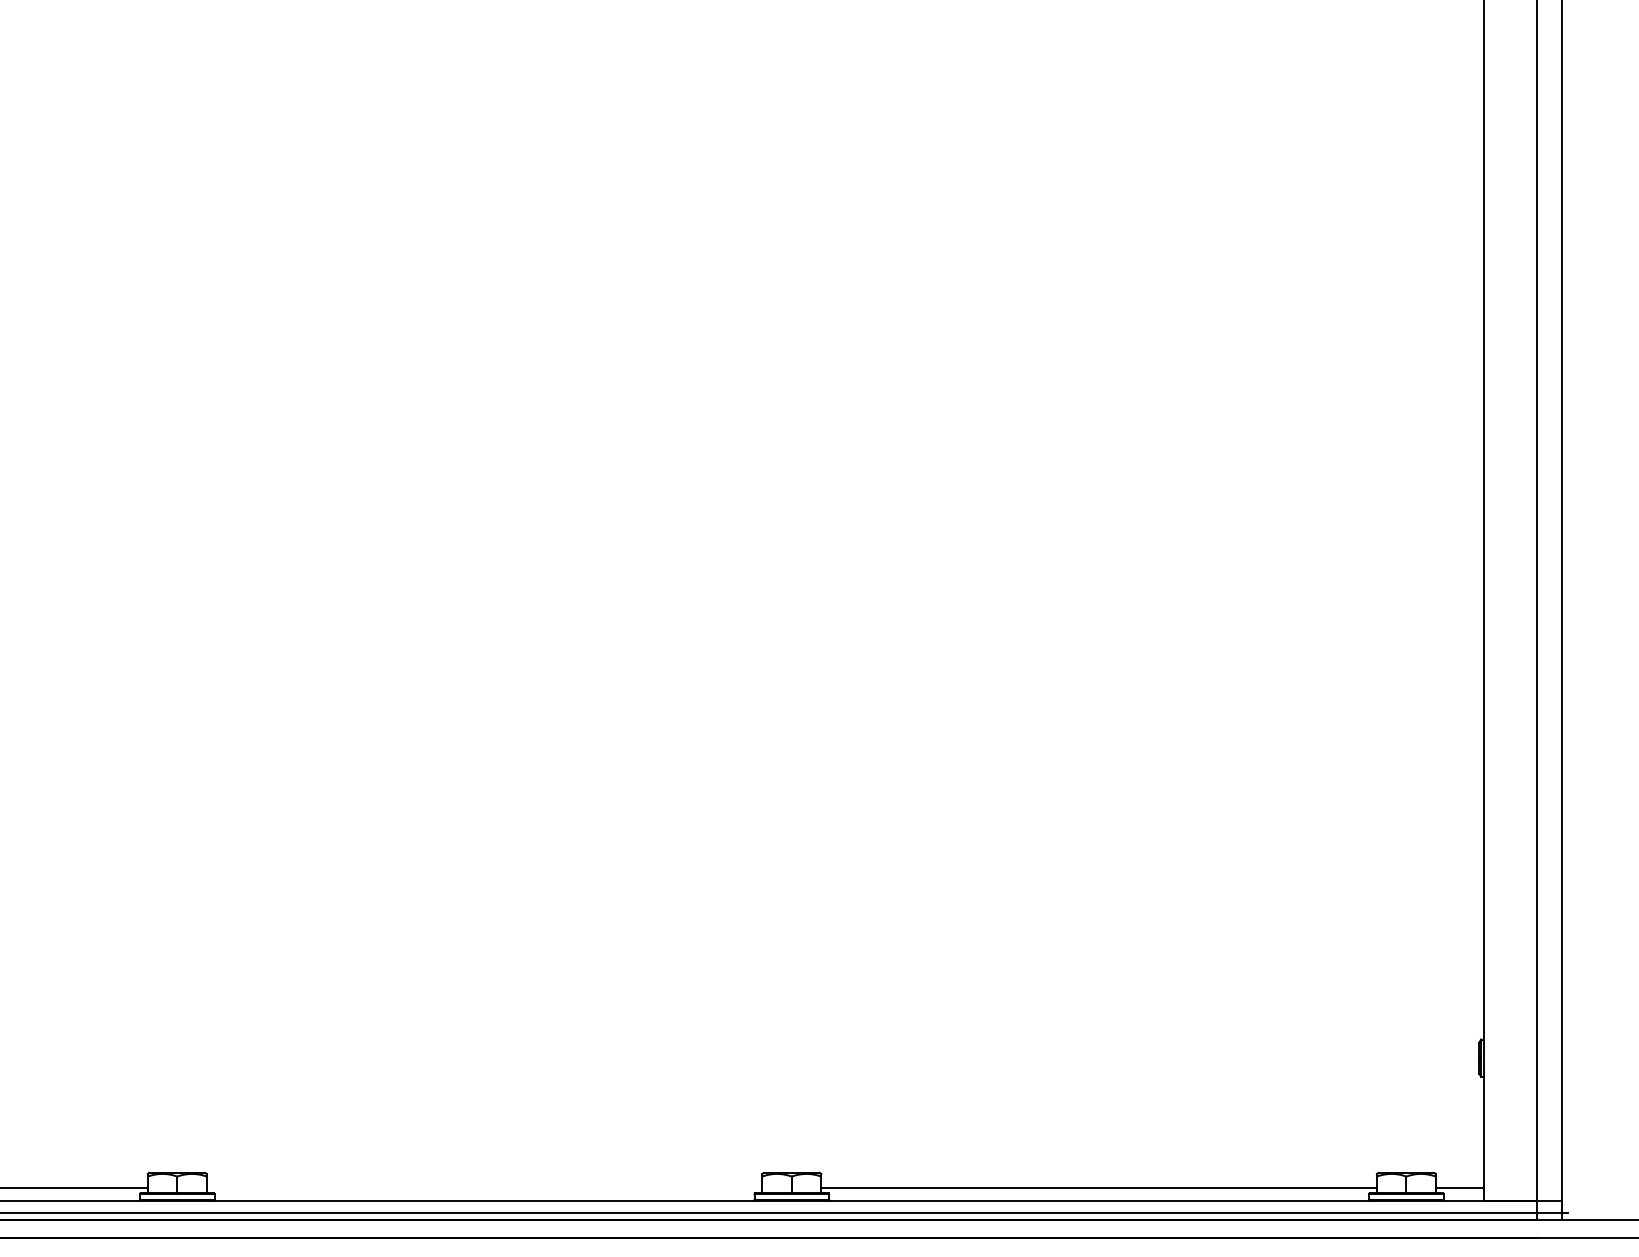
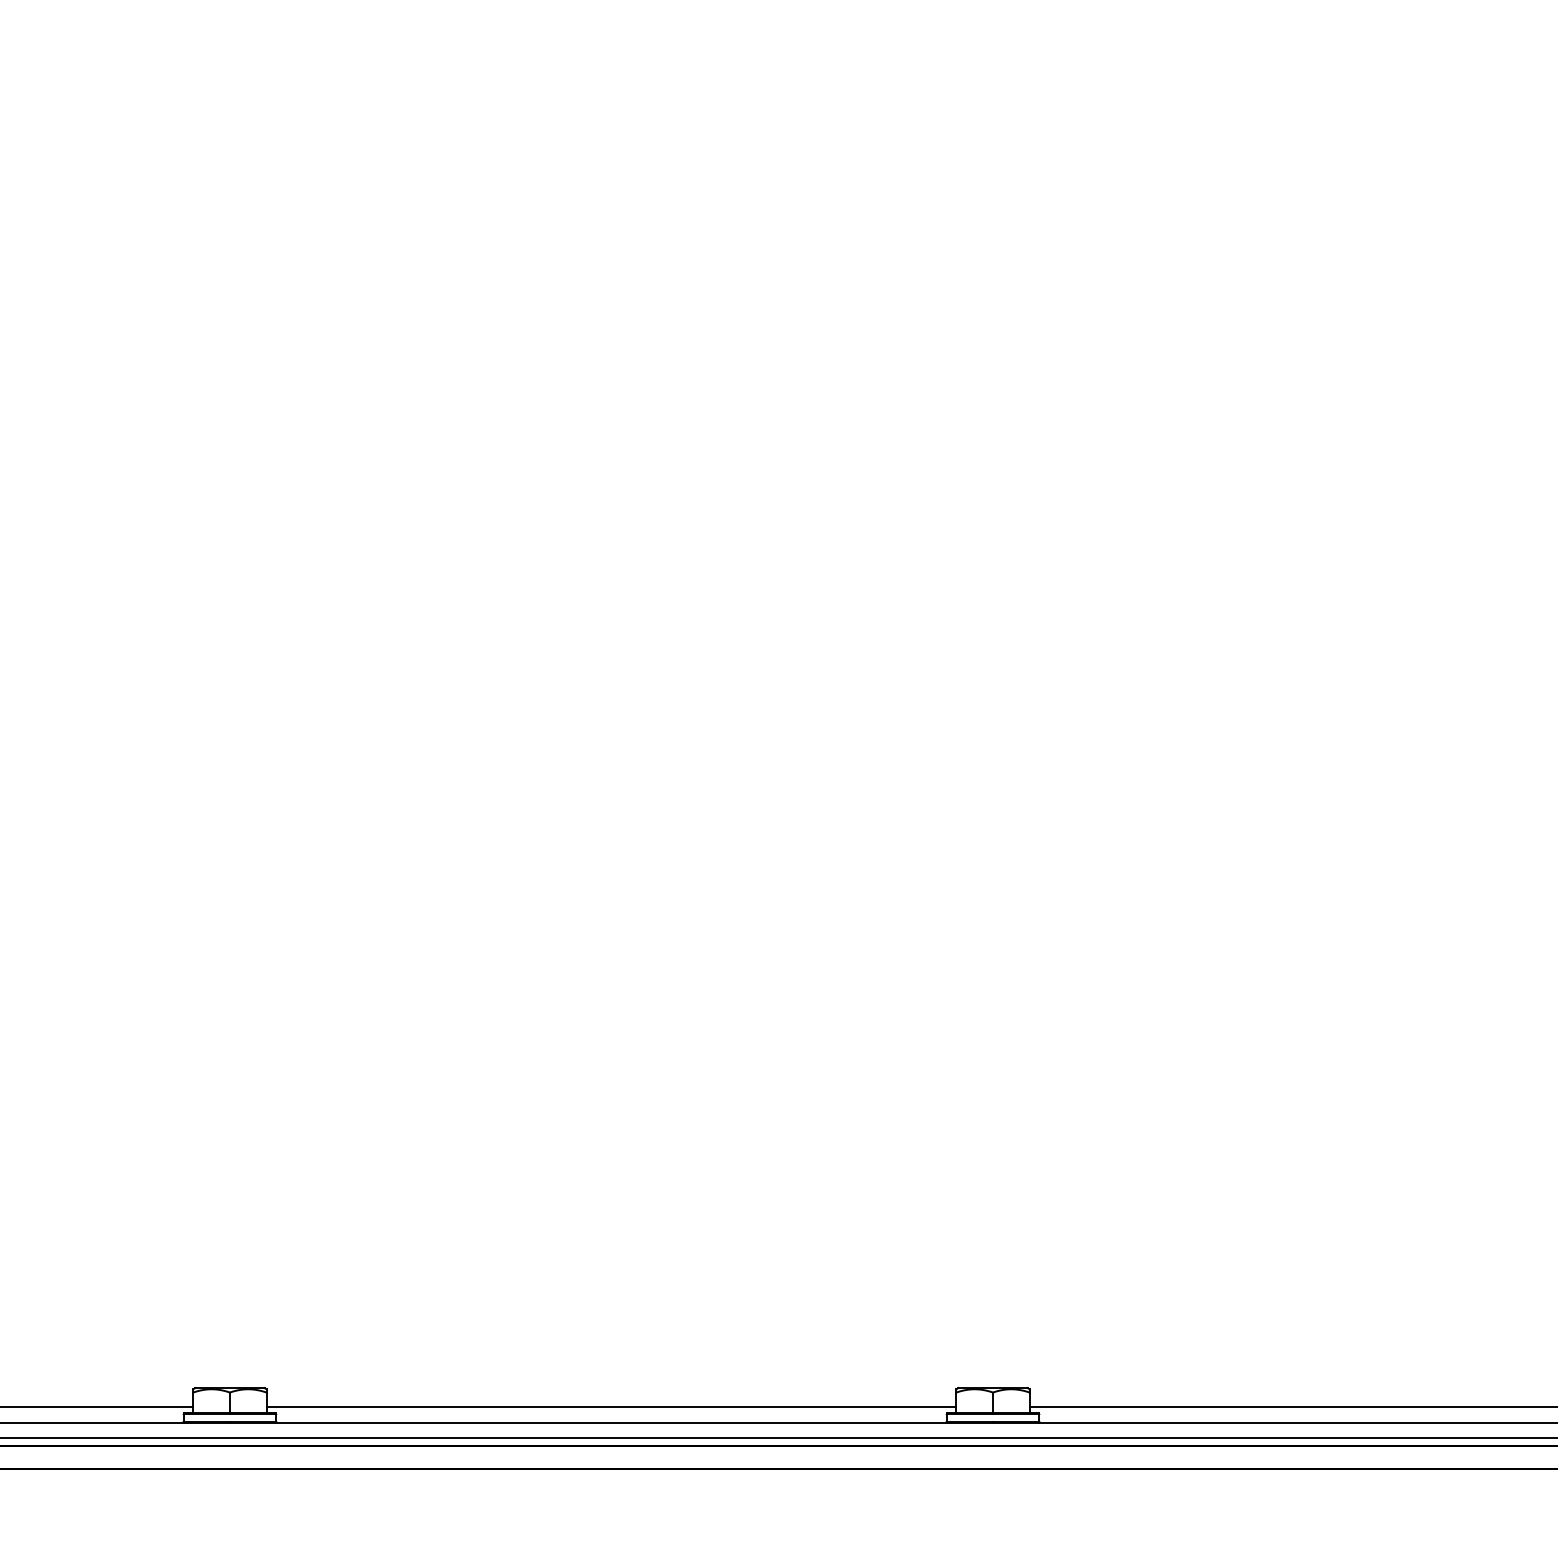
line: (484, 1188) -> (611, 1407), added

